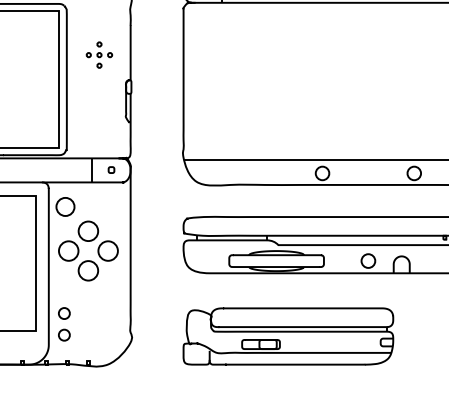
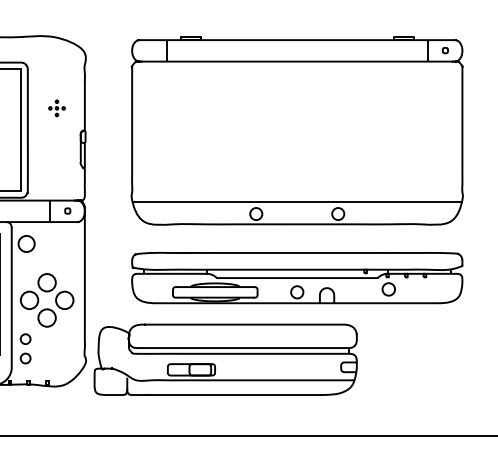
part: (98, 55) -> (56, 108), size x0.7
part: (88, 242) -> (47, 292), moved
part: (288, 336) -> (225, 359), size x1.4

